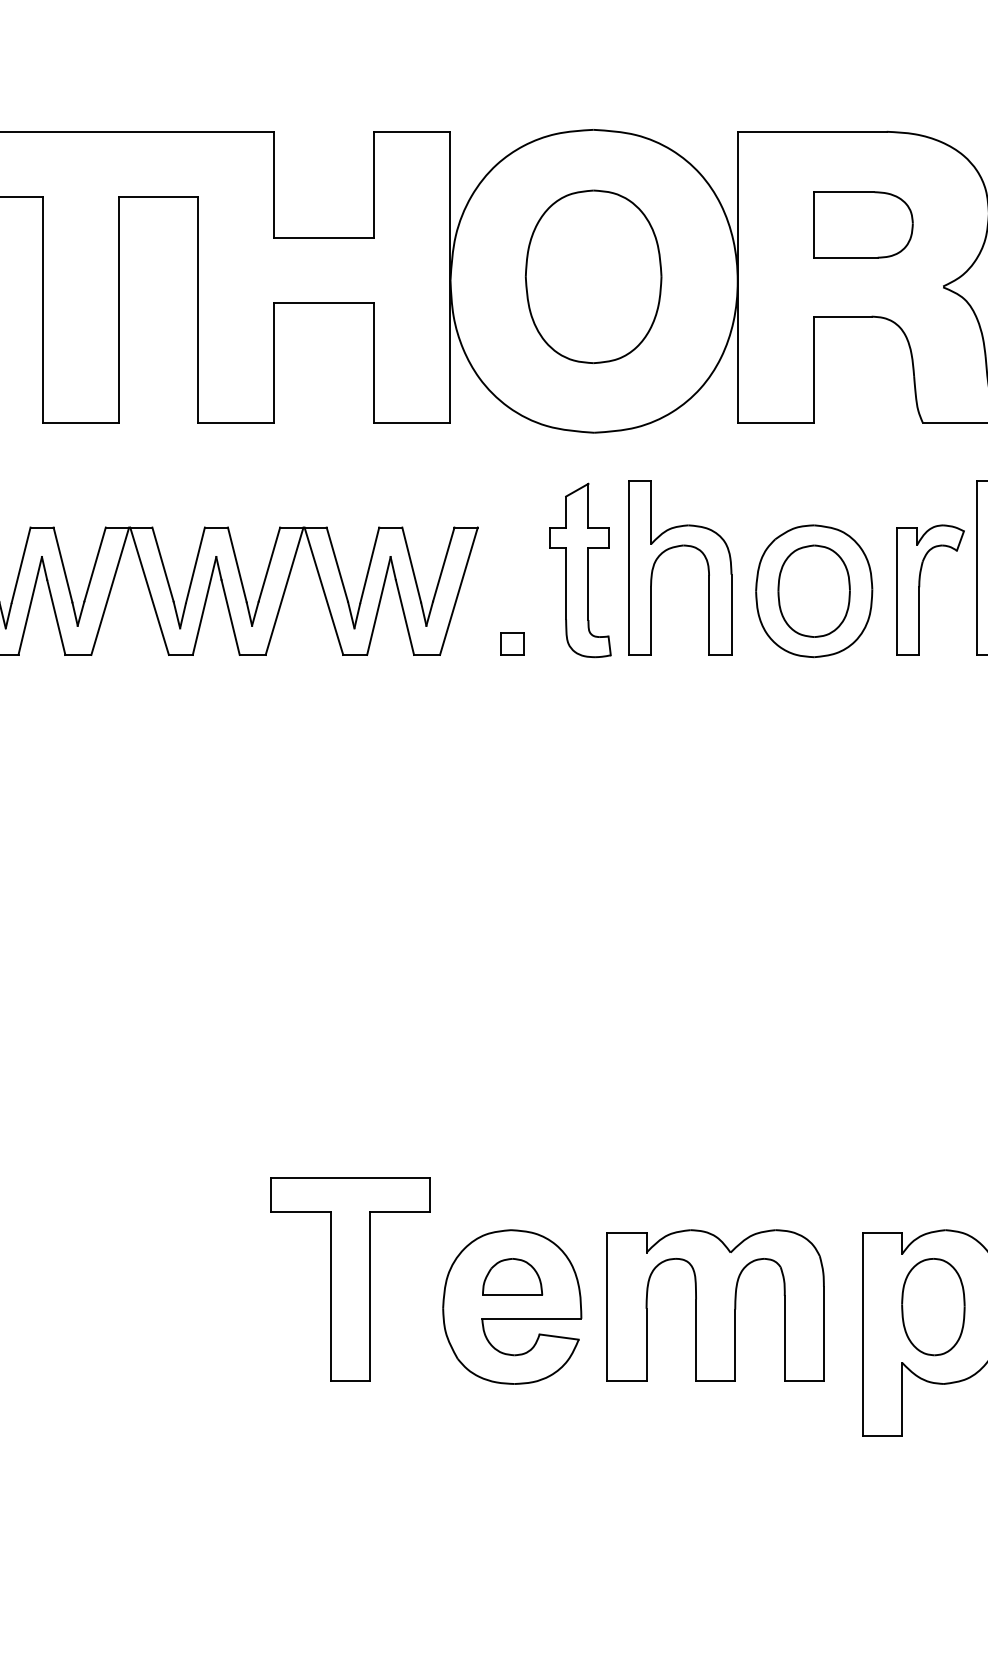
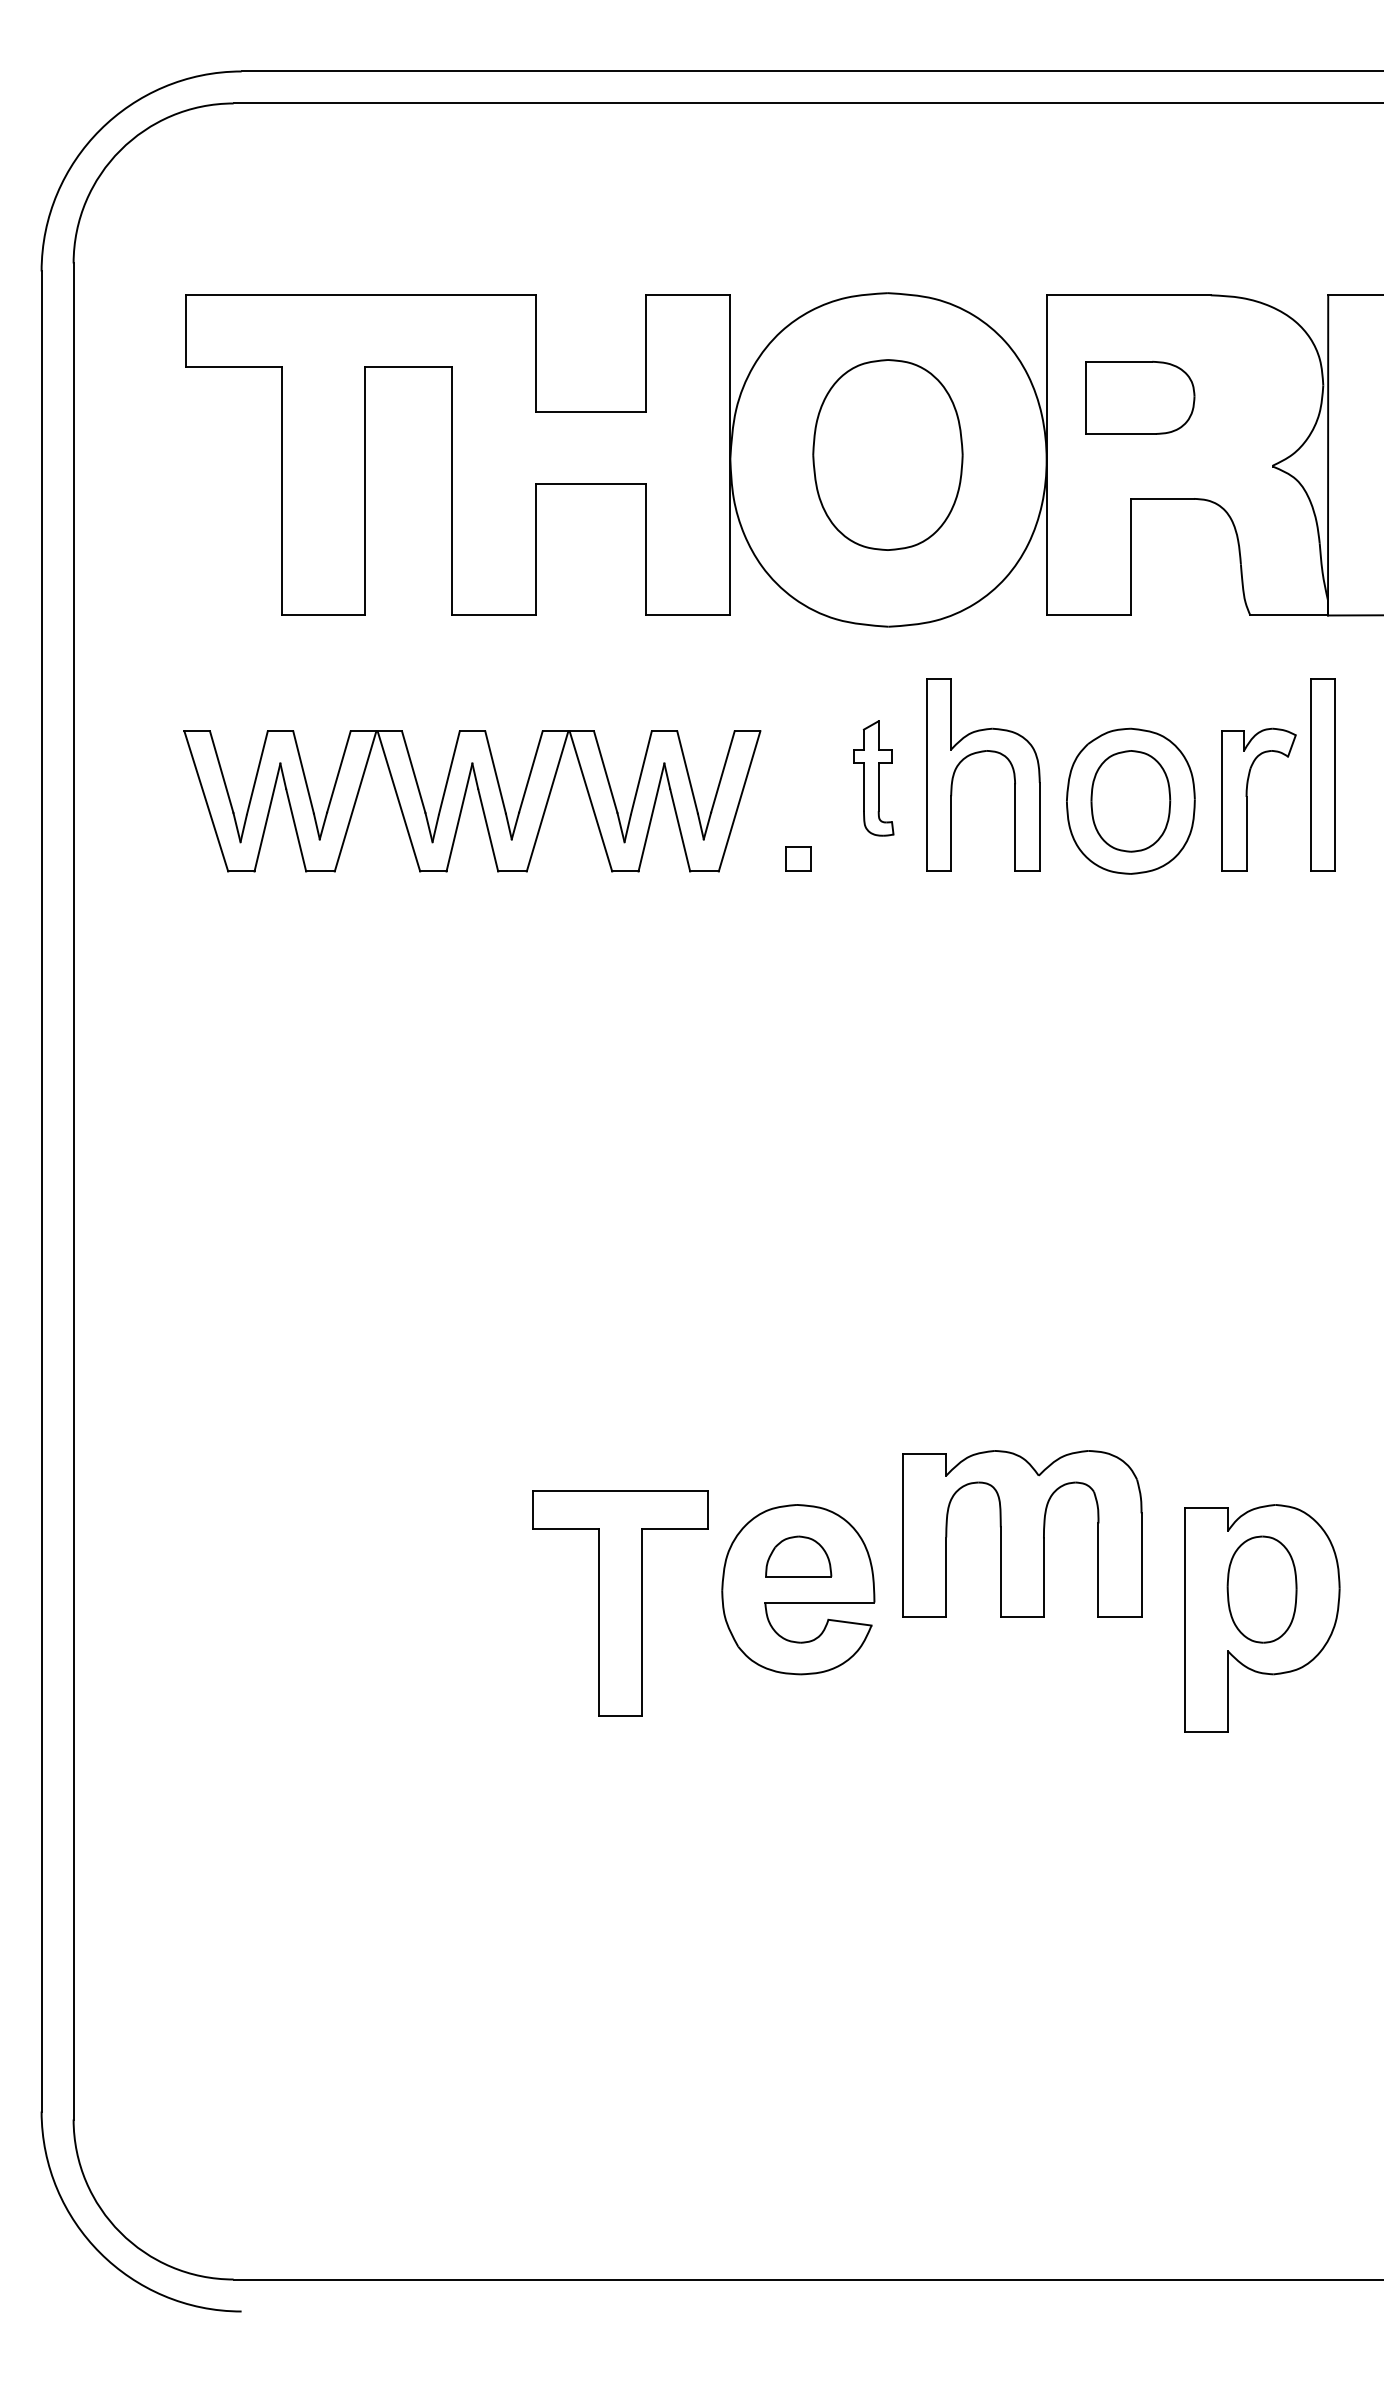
part: (863, 224) -> (1140, 397), moved
part: (580, 570) -> (873, 778), size x0.6
part: (350, 1279) -> (620, 1603), moved
part: (715, 1306) -> (1022, 1534), moved

